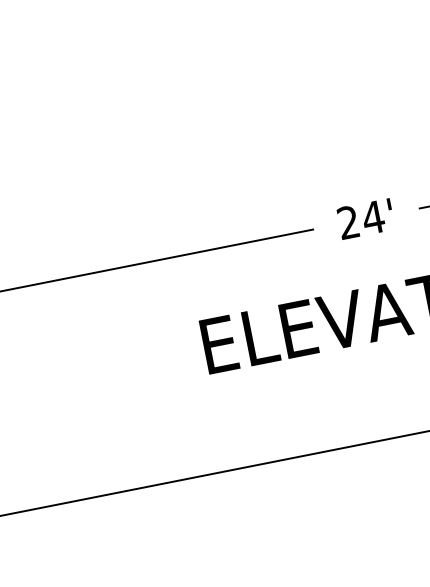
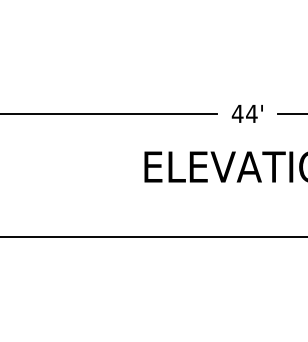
text: (348, 221) -> (237, 113), 24' -> 44'

